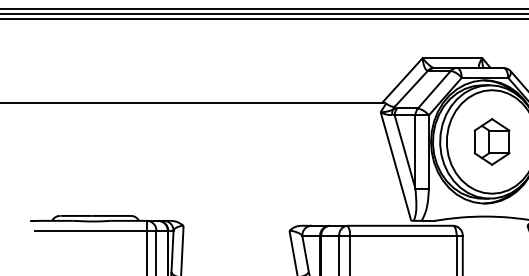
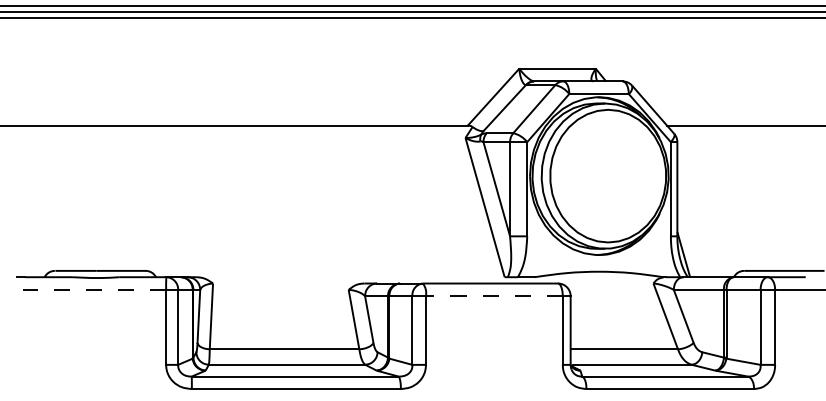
part: (492, 141) -> (608, 175), removed
line: (91, 230) -> (94, 289), solid -> dashed
line: (402, 235) -> (493, 296), solid -> dashed

